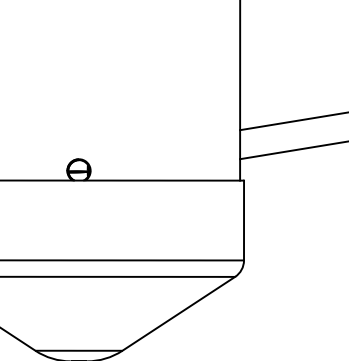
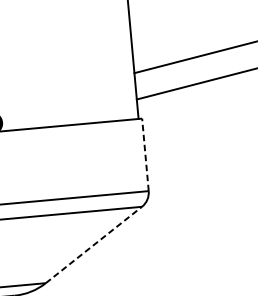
line: (244, 220) -> (145, 154), solid -> dashed
line: (179, 313) -> (94, 244), solid -> dashed

